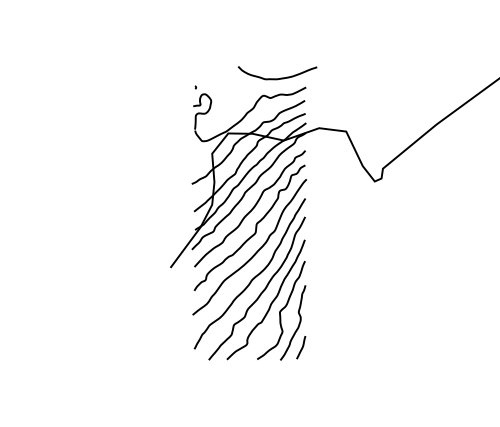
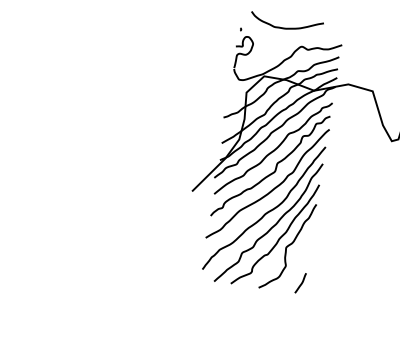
curve: (280, 77) -> (288, 27), moved
curve: (298, 323) -> (301, 260), removed

